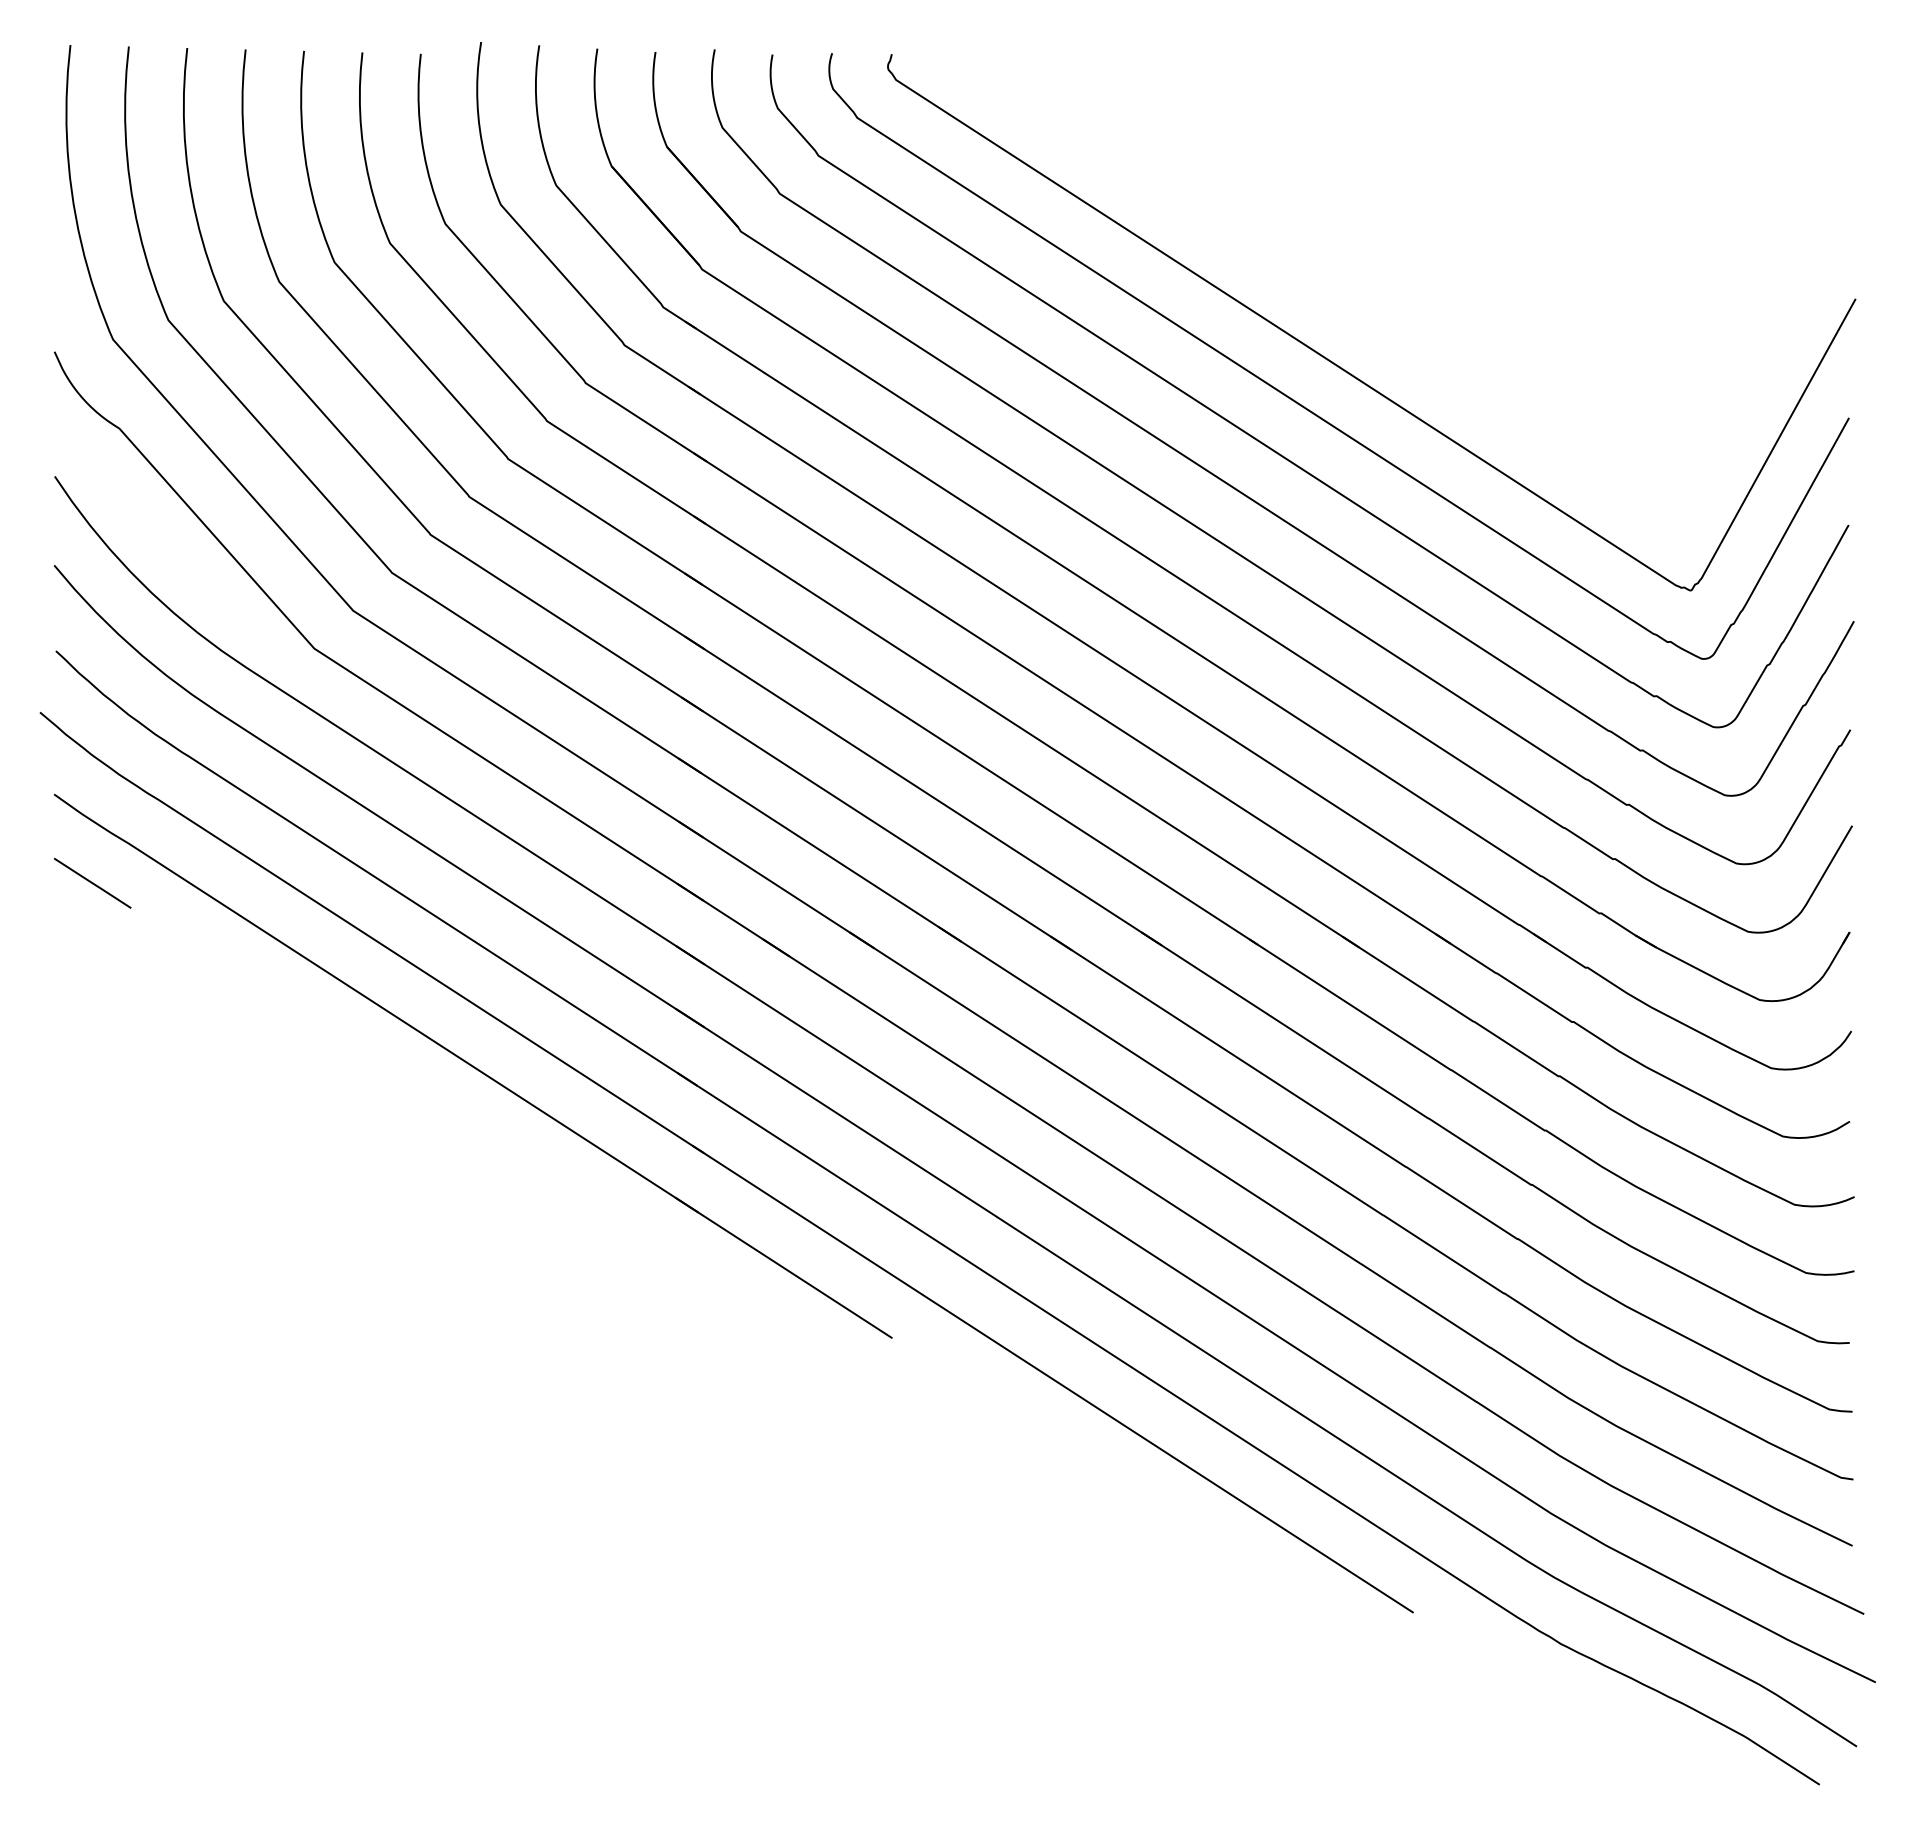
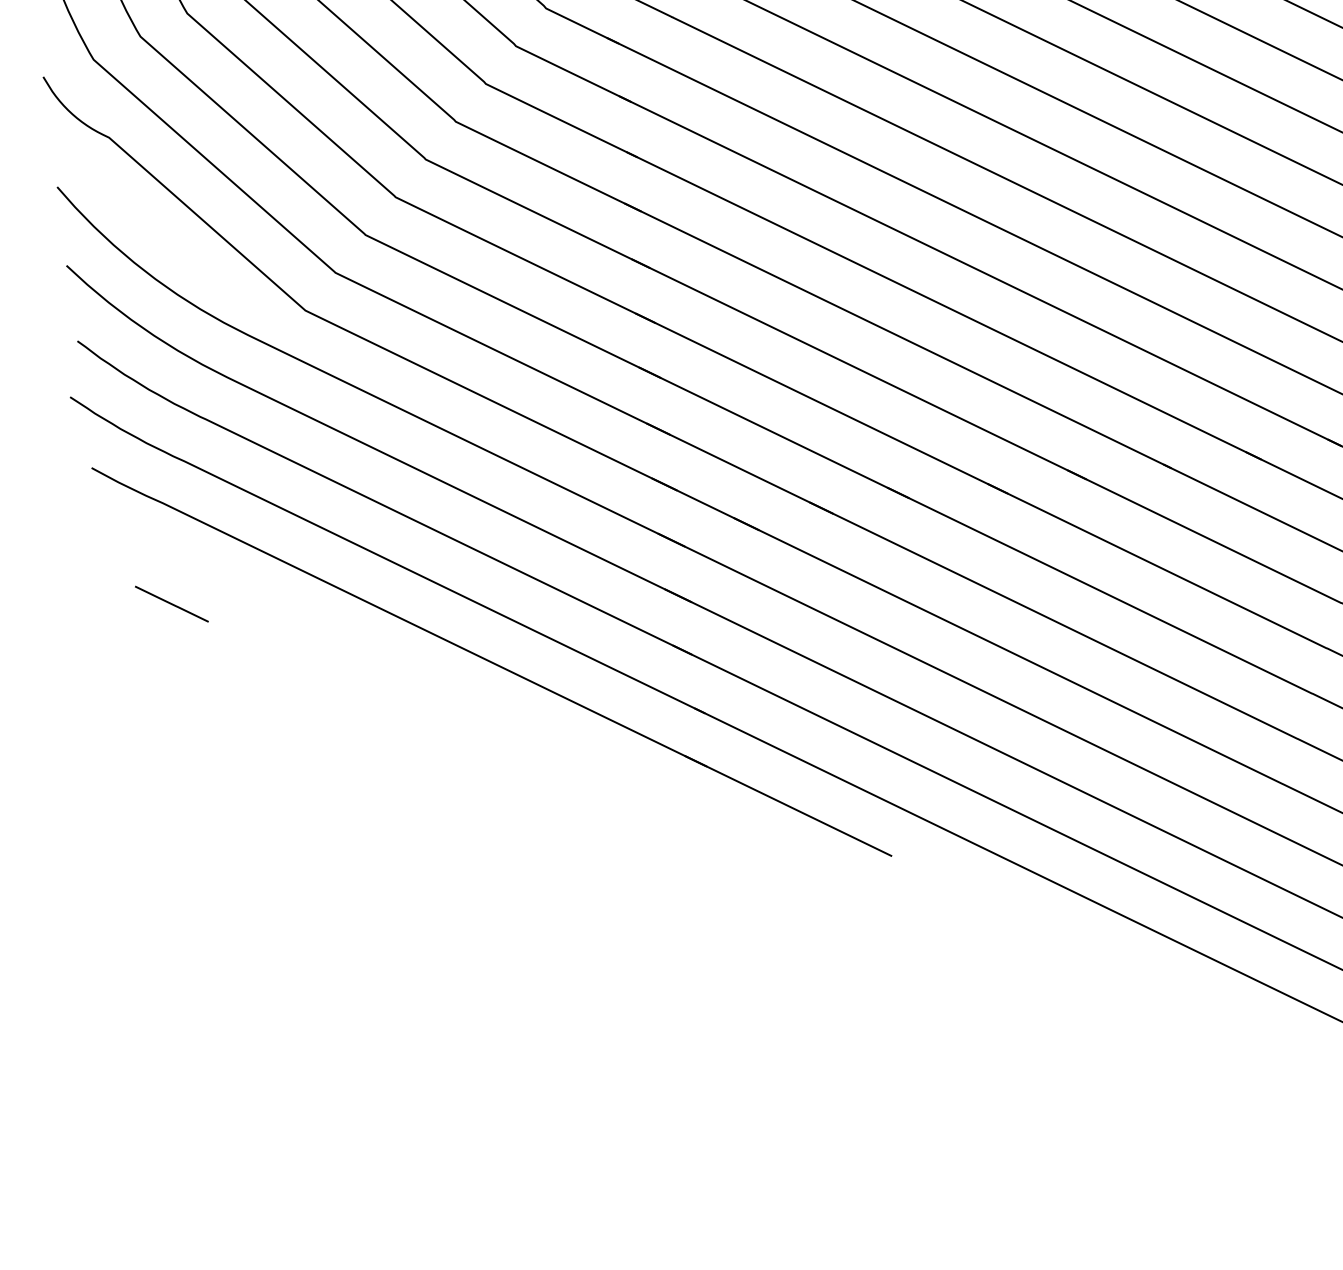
line: (92, 882) -> (171, 603), moved

